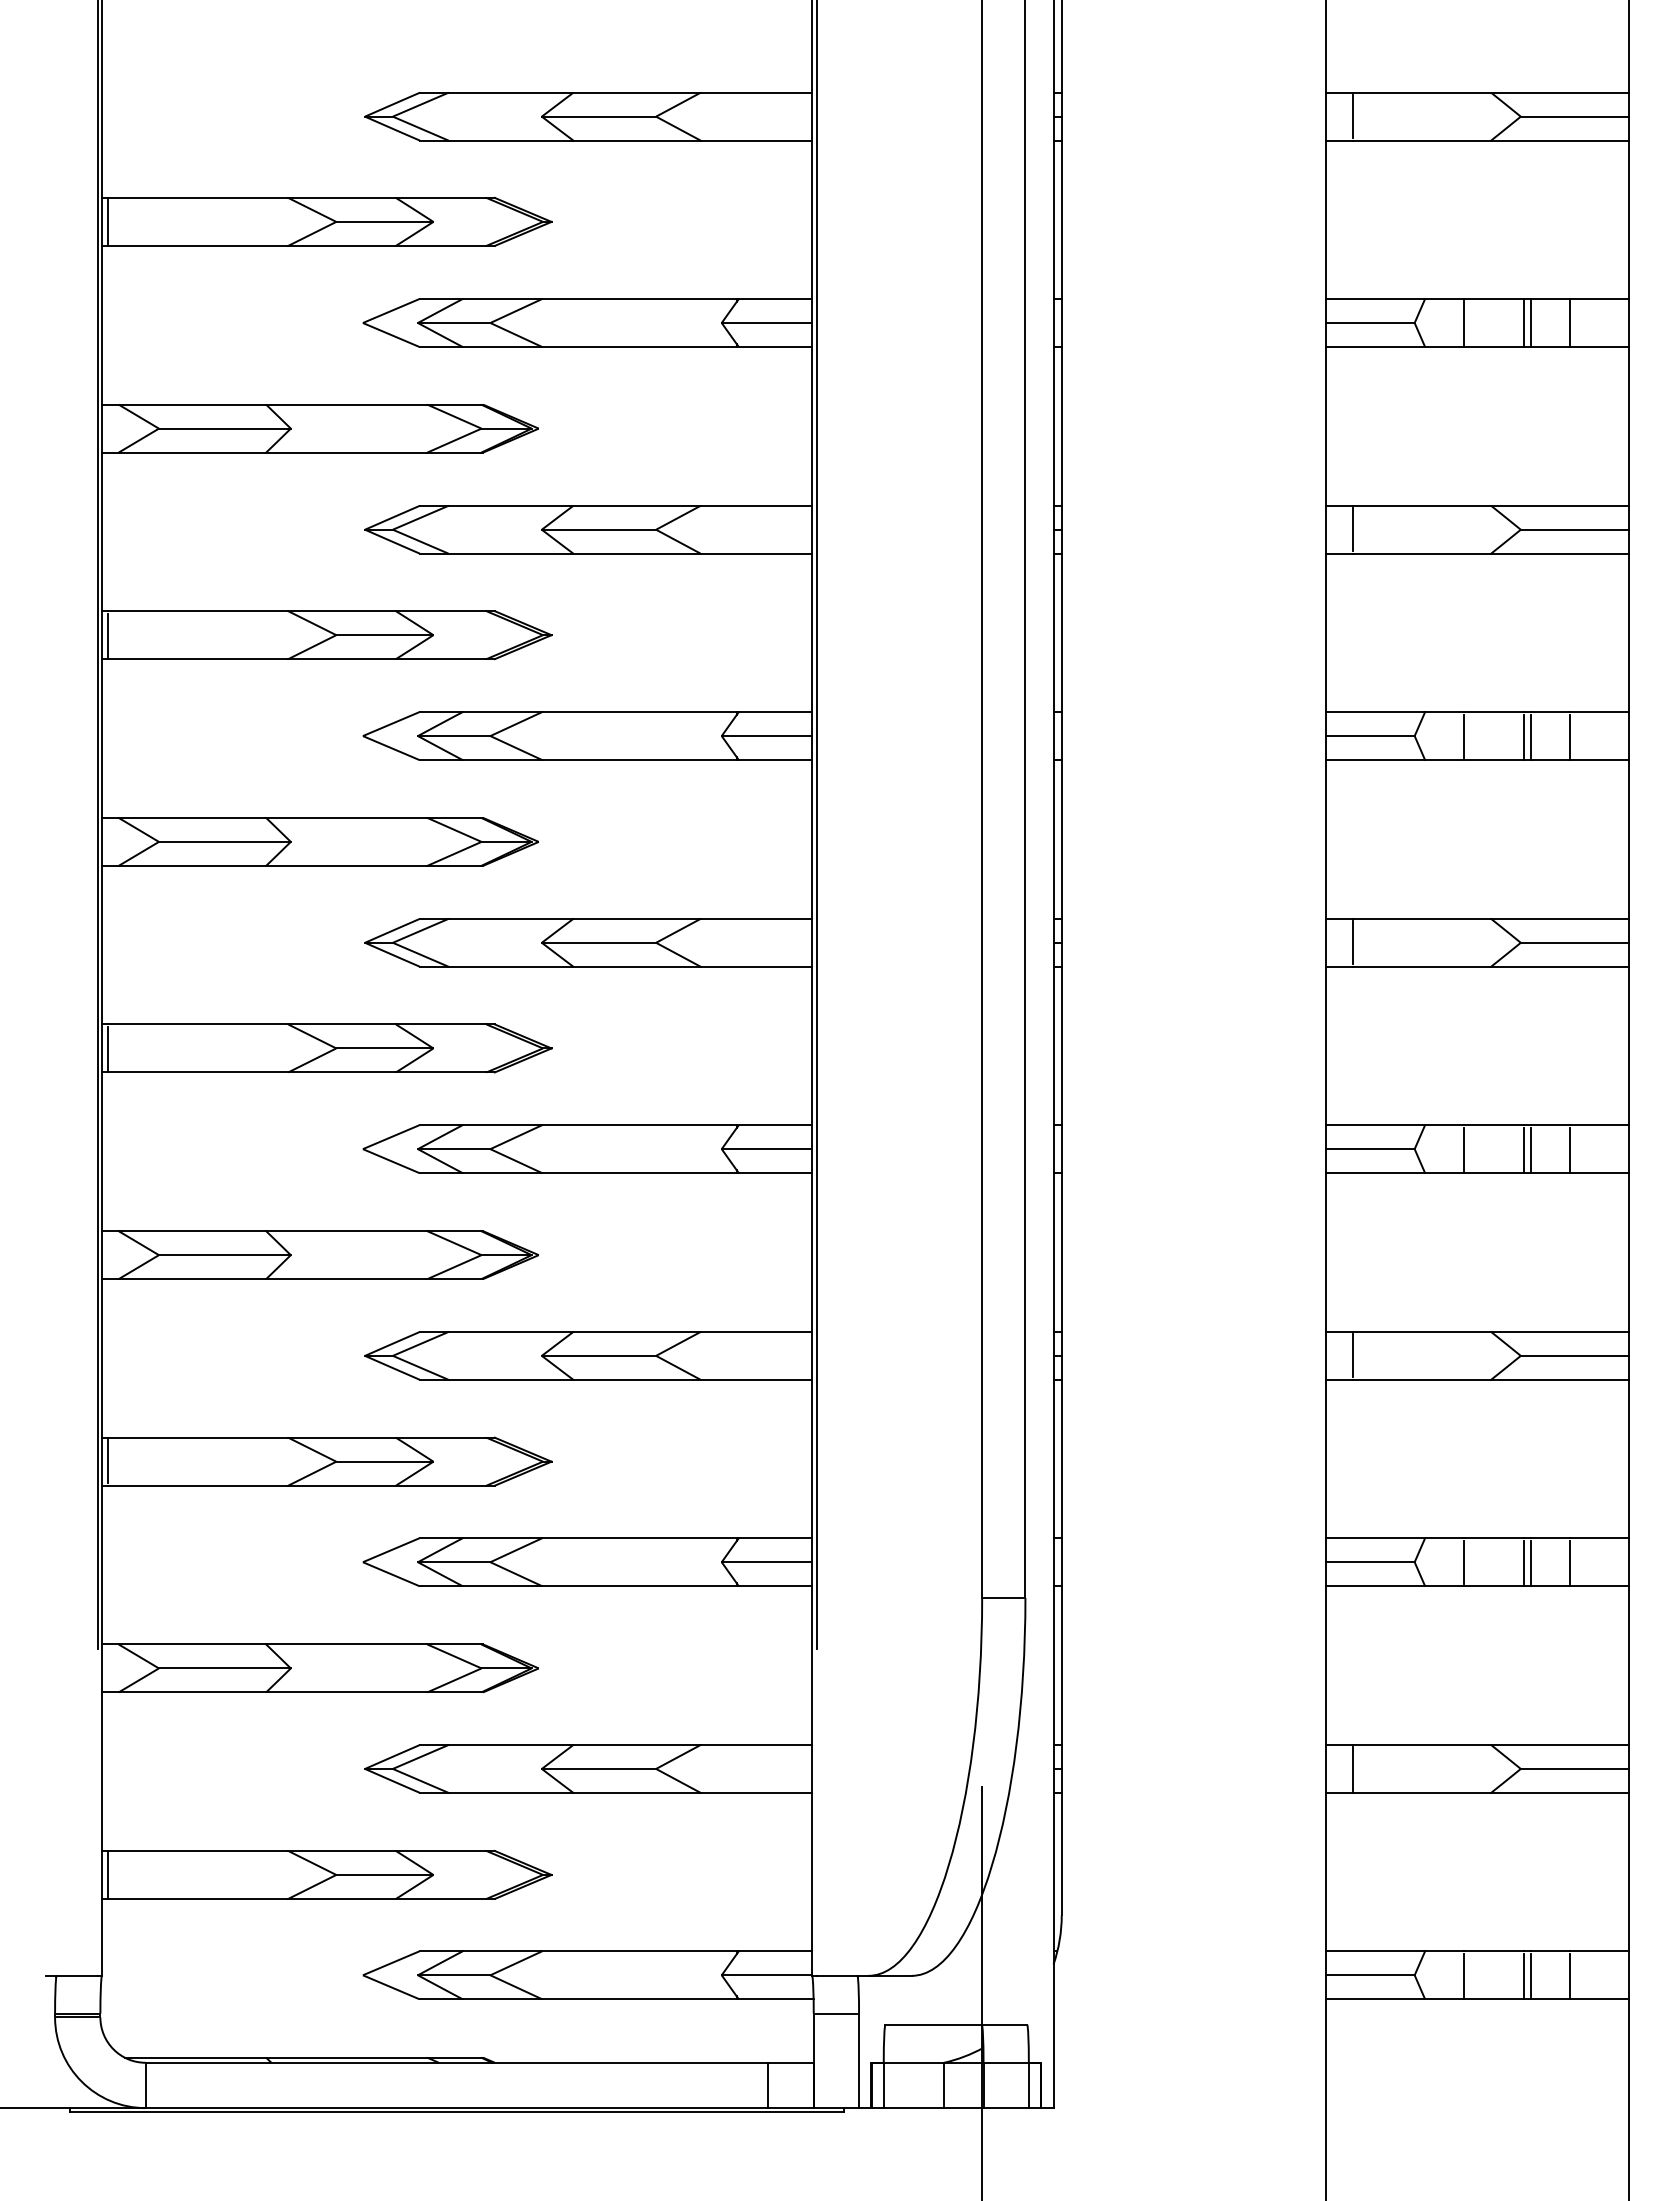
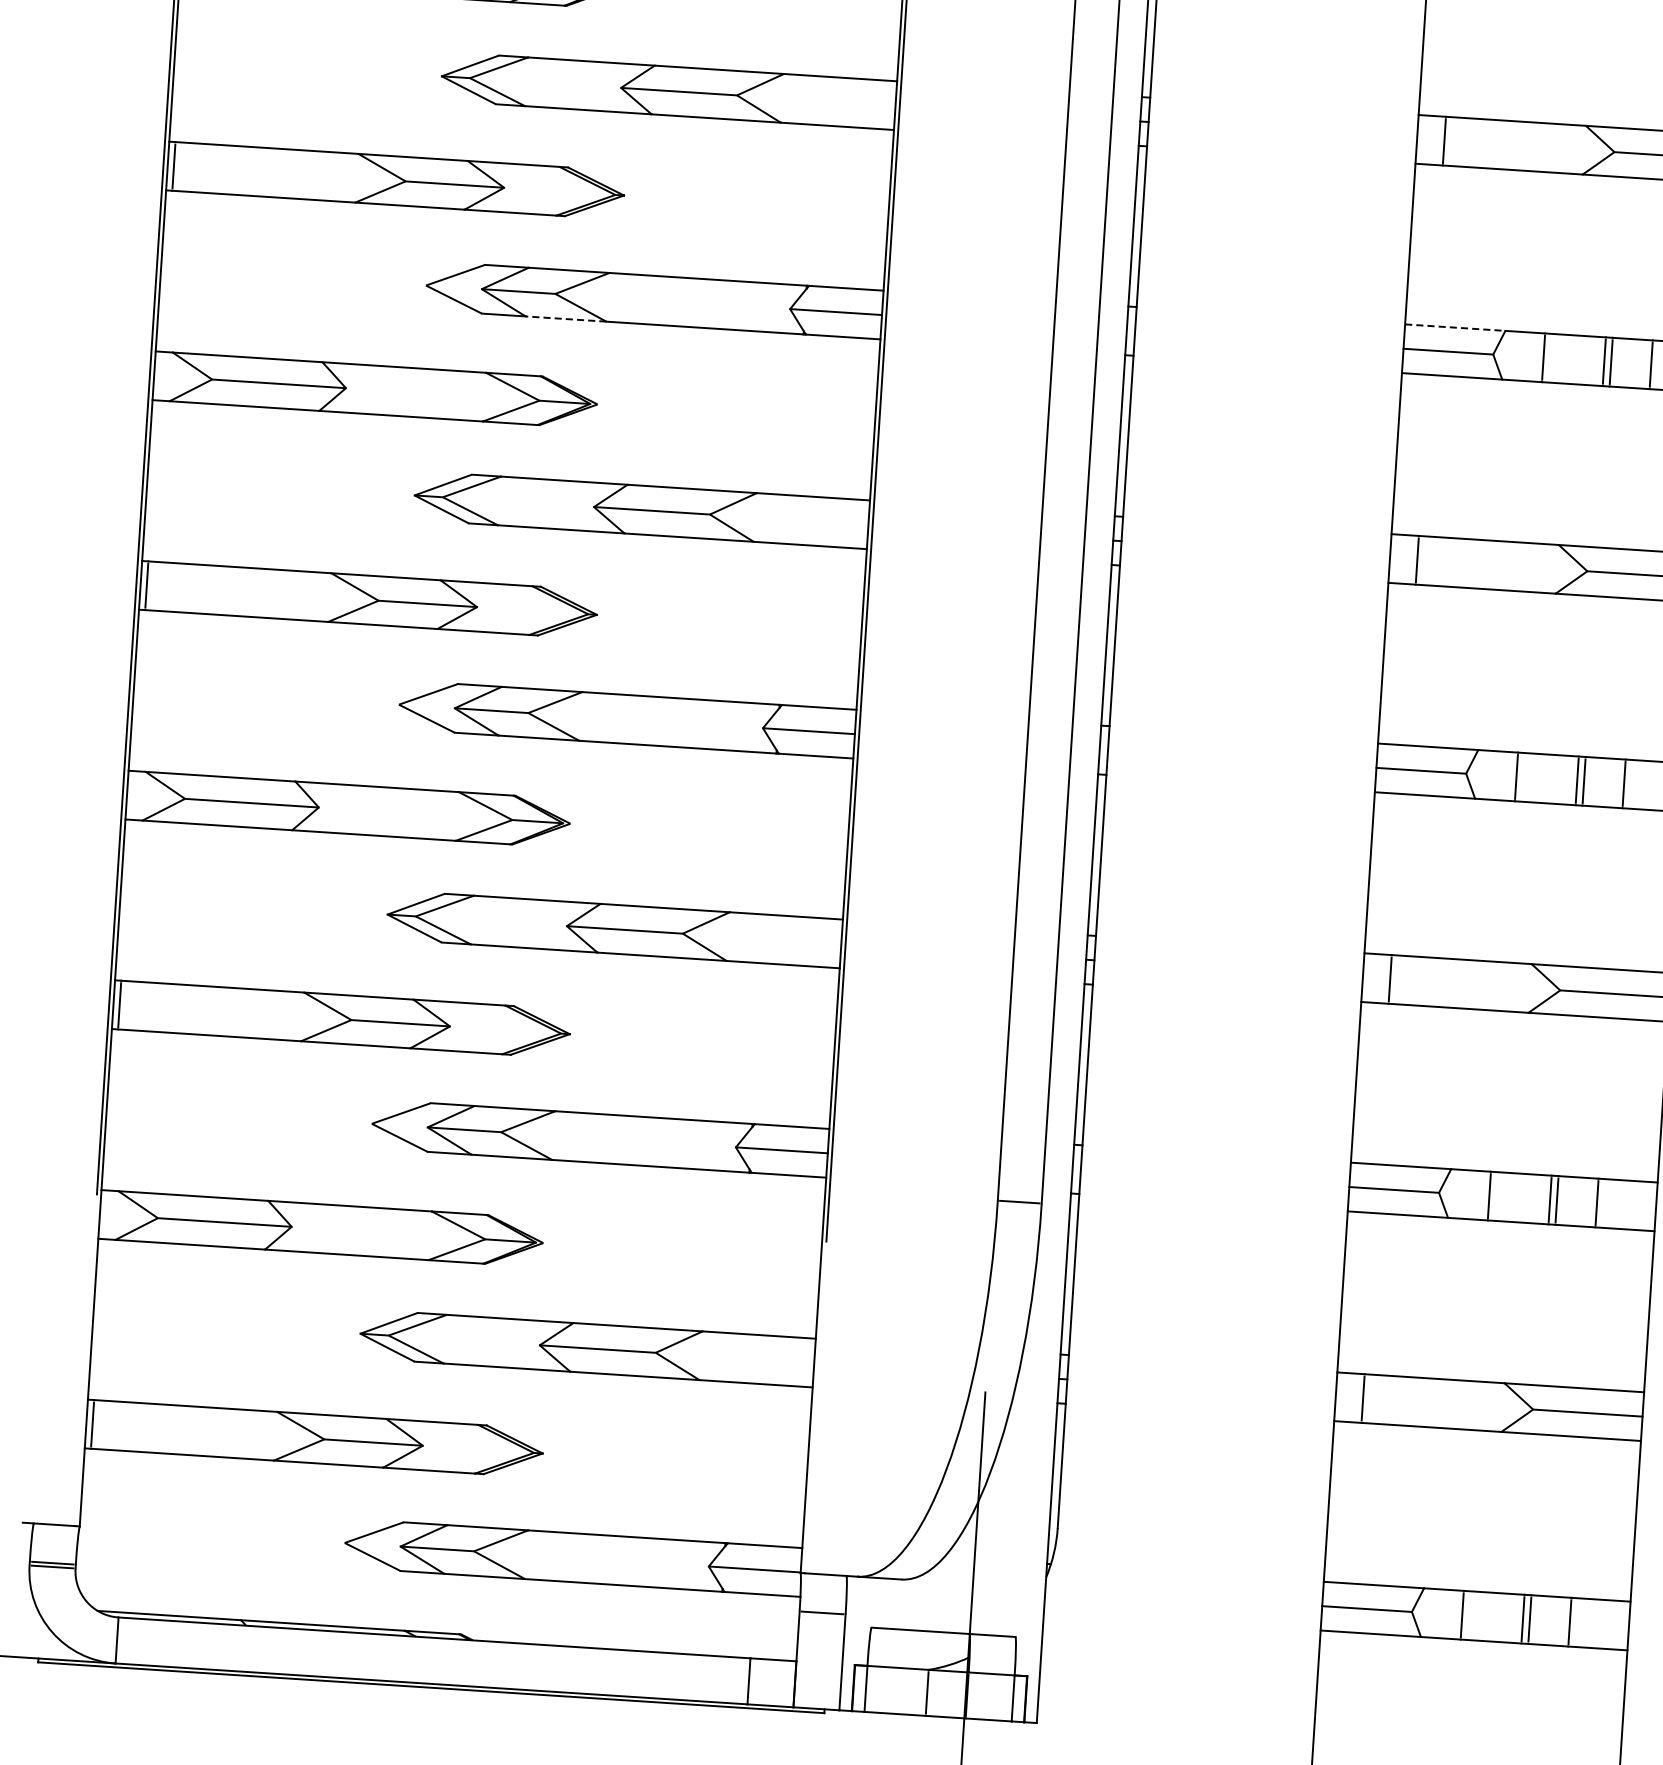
line: (1376, 712) -> (1456, 328), solid -> dashed
line: (502, 760) -> (566, 319), solid -> dashed

